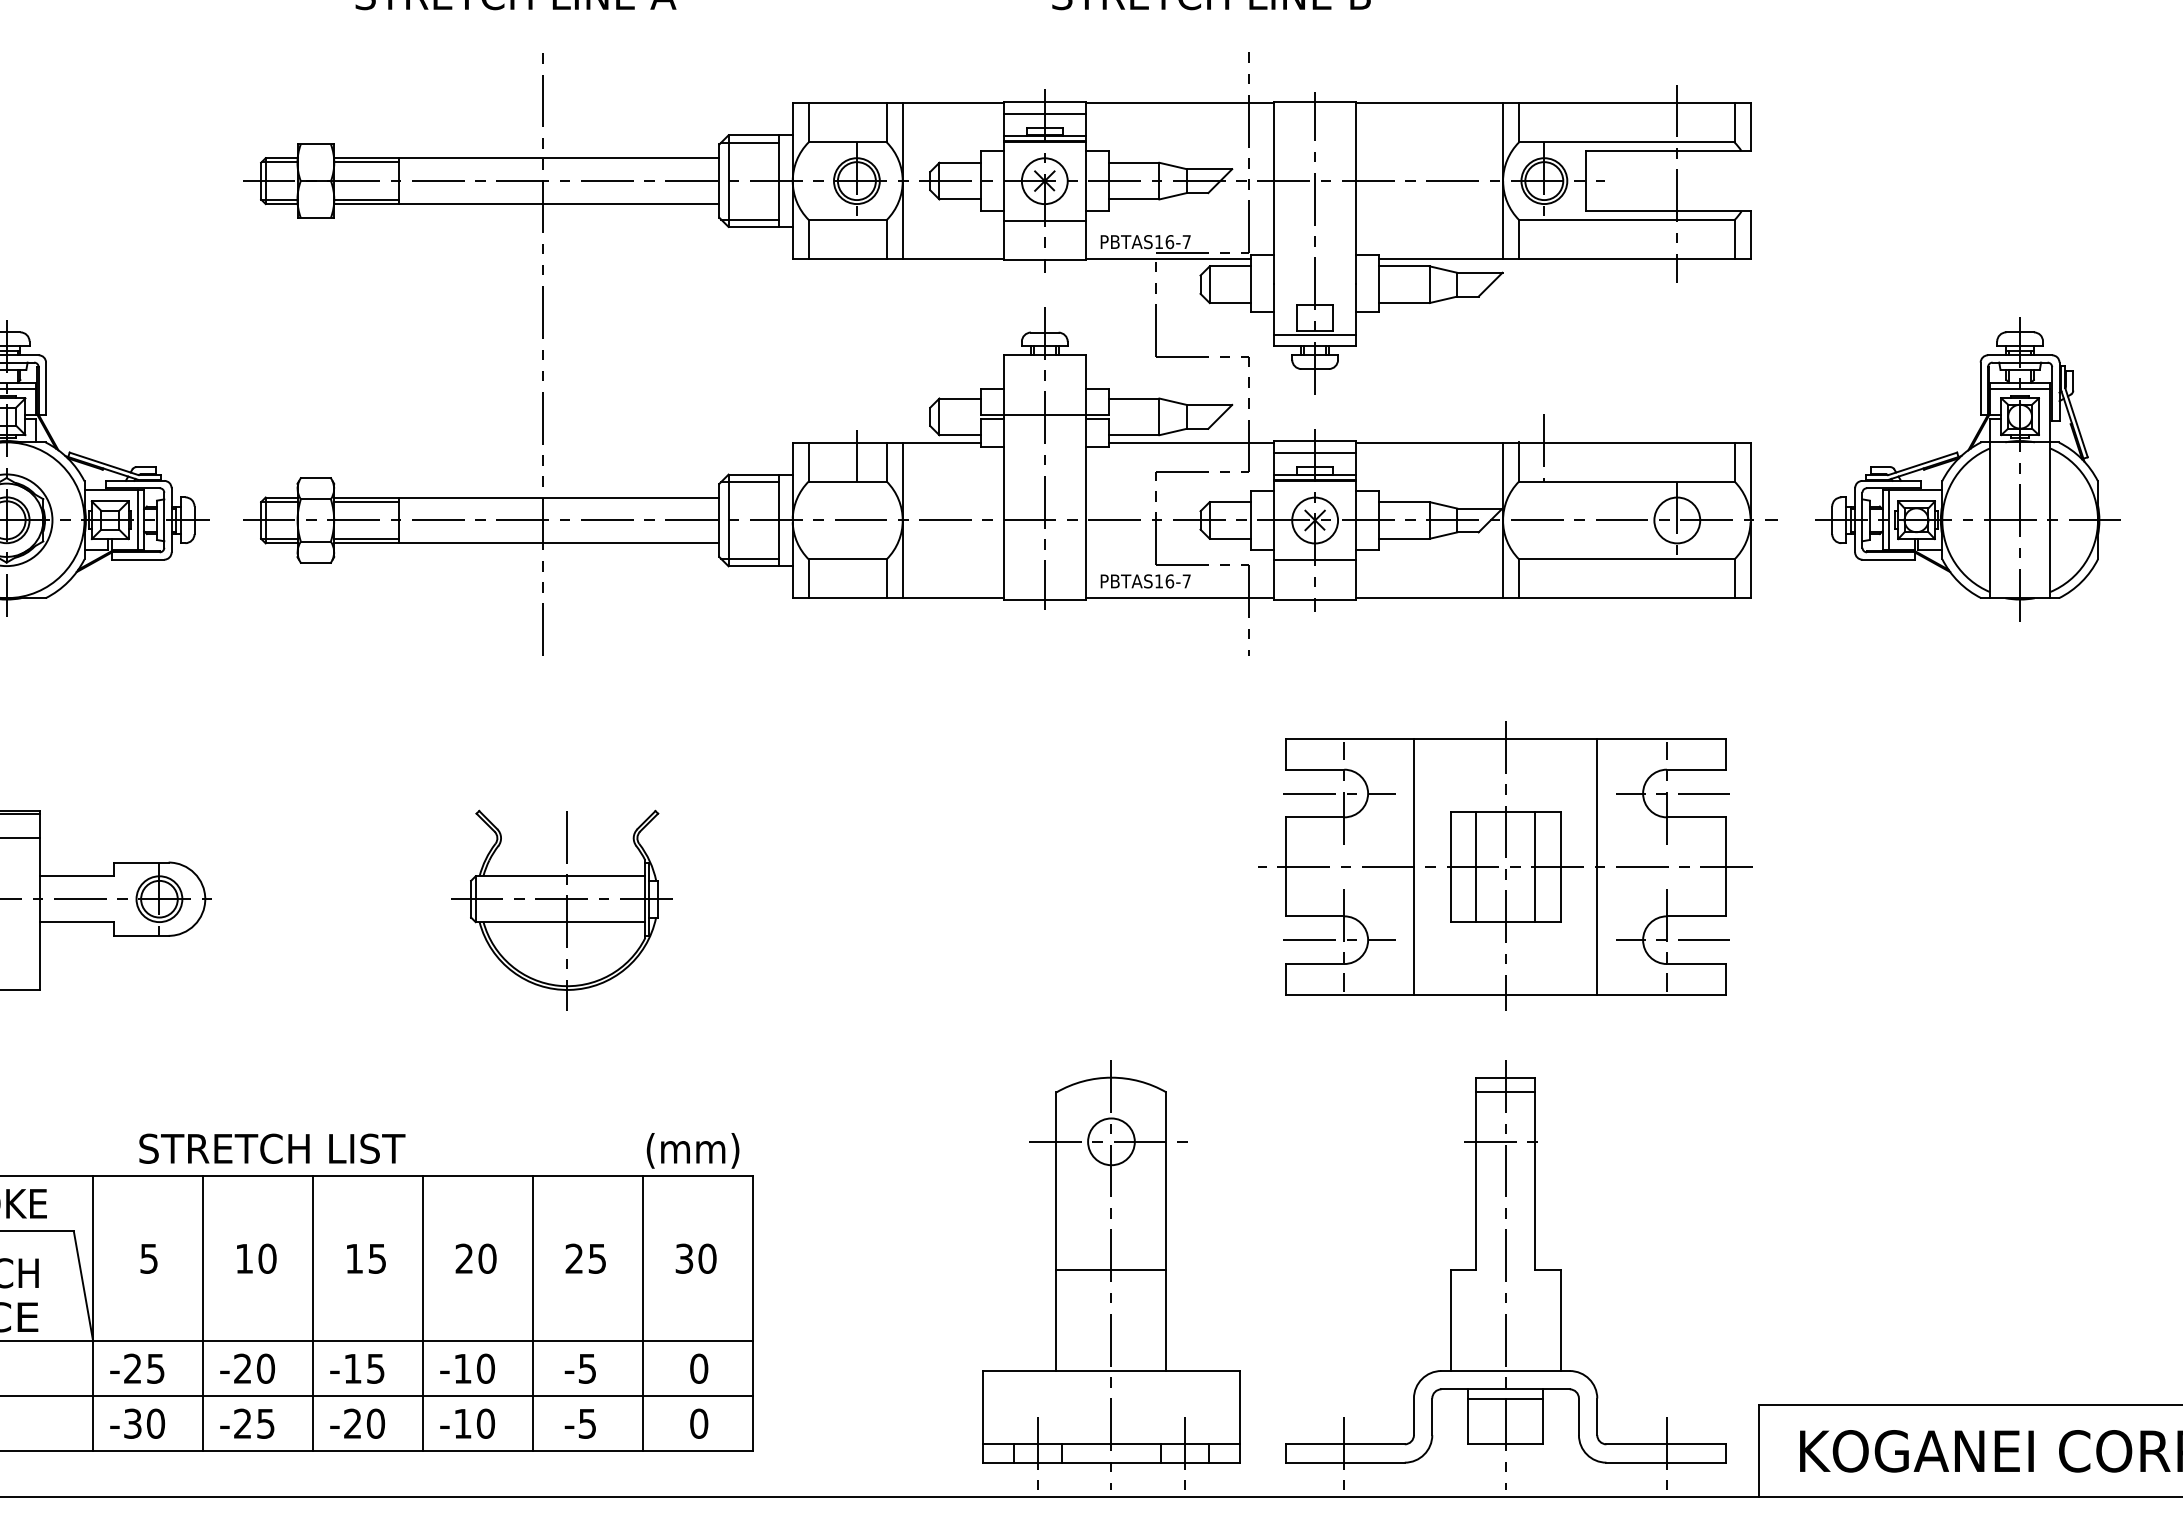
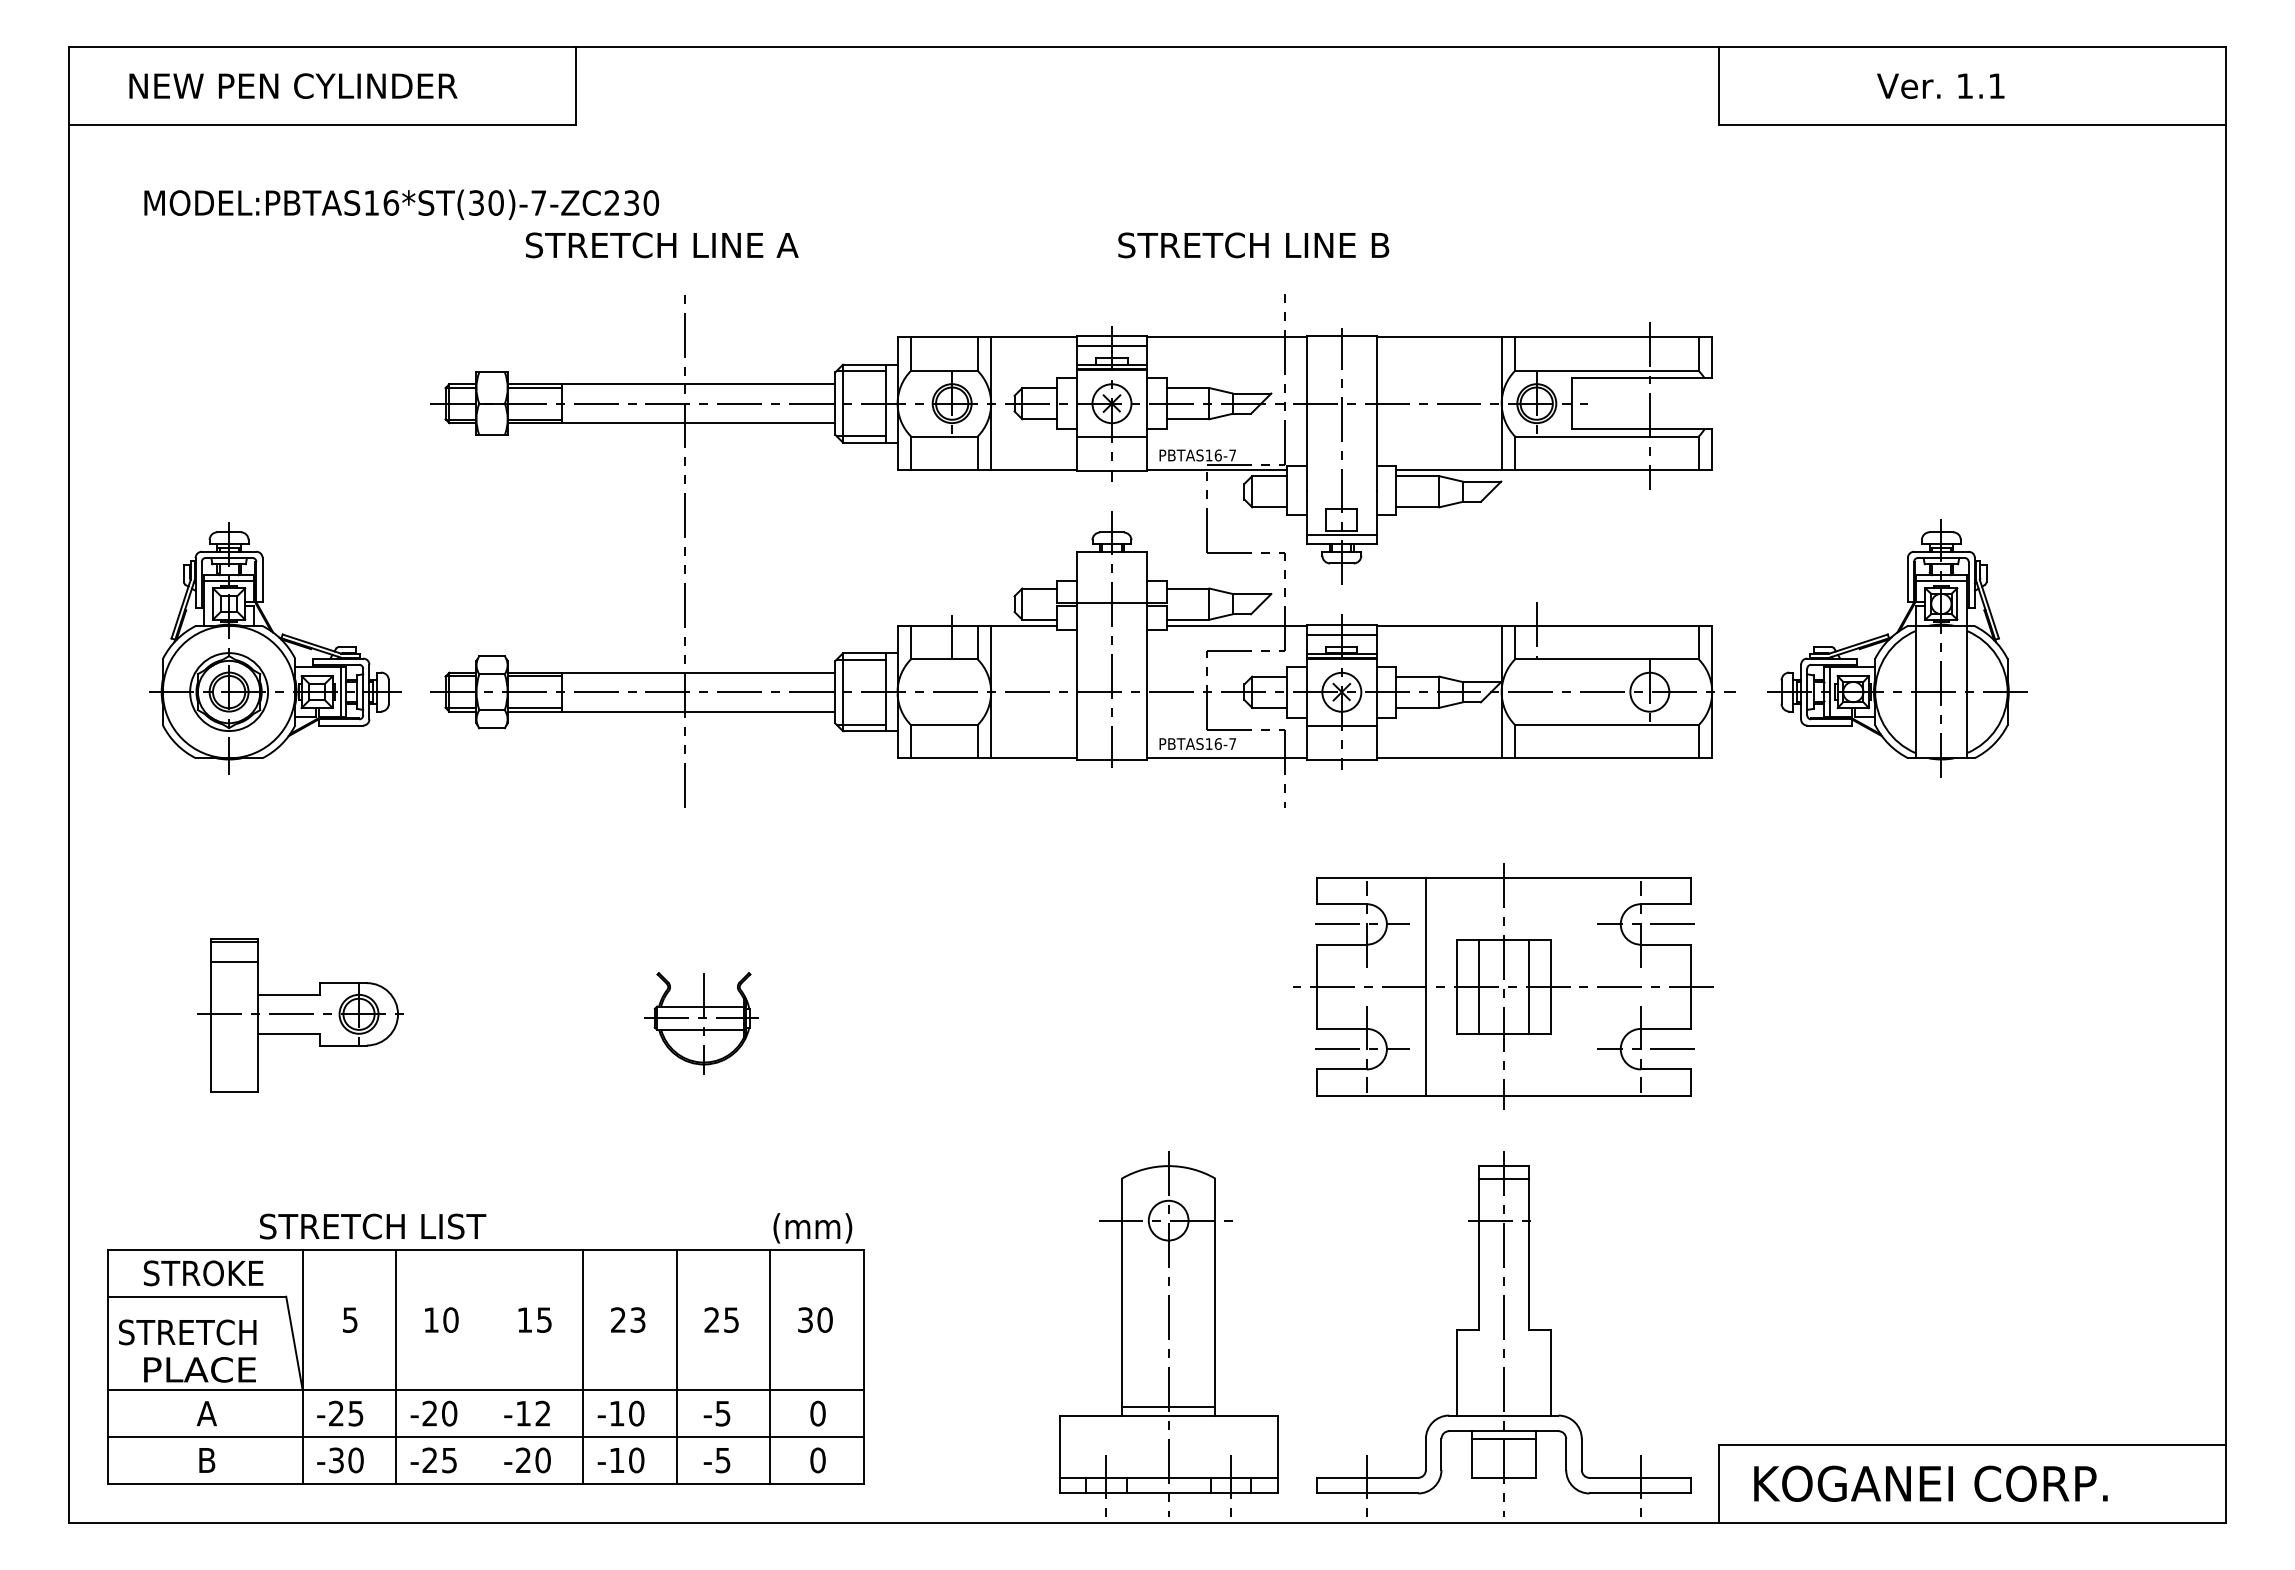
line: (1596, 866) -> (1581, 986), removed
part: (560, 910) -> (700, 1023), size x0.6
text: (272, 1148) -> (373, 1226), moved
text: (486, 1258) -> (637, 1319), 20 -> 23
line: (1111, 1269) -> (1168, 1406), moved
line: (312, 1313) -> (489, 1366), removed
text: (375, 1368) -> (542, 1413), -15 -> -12

